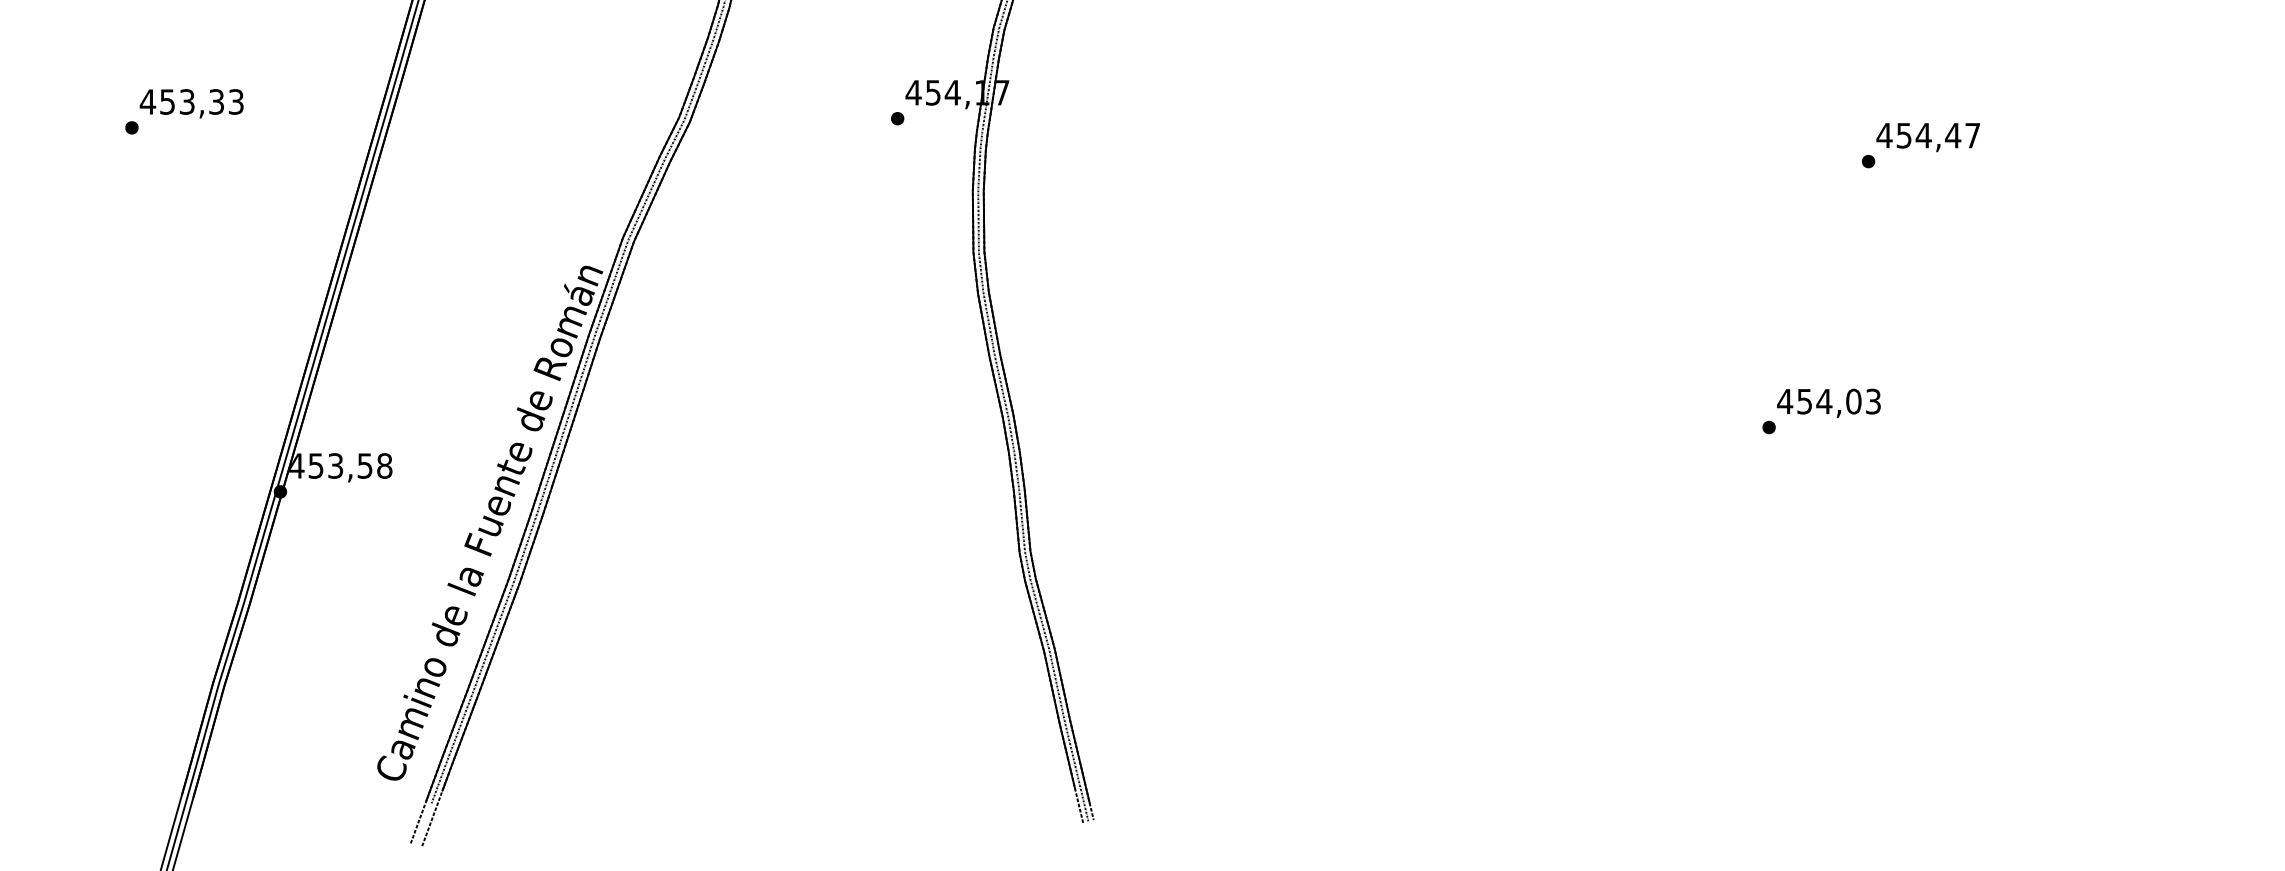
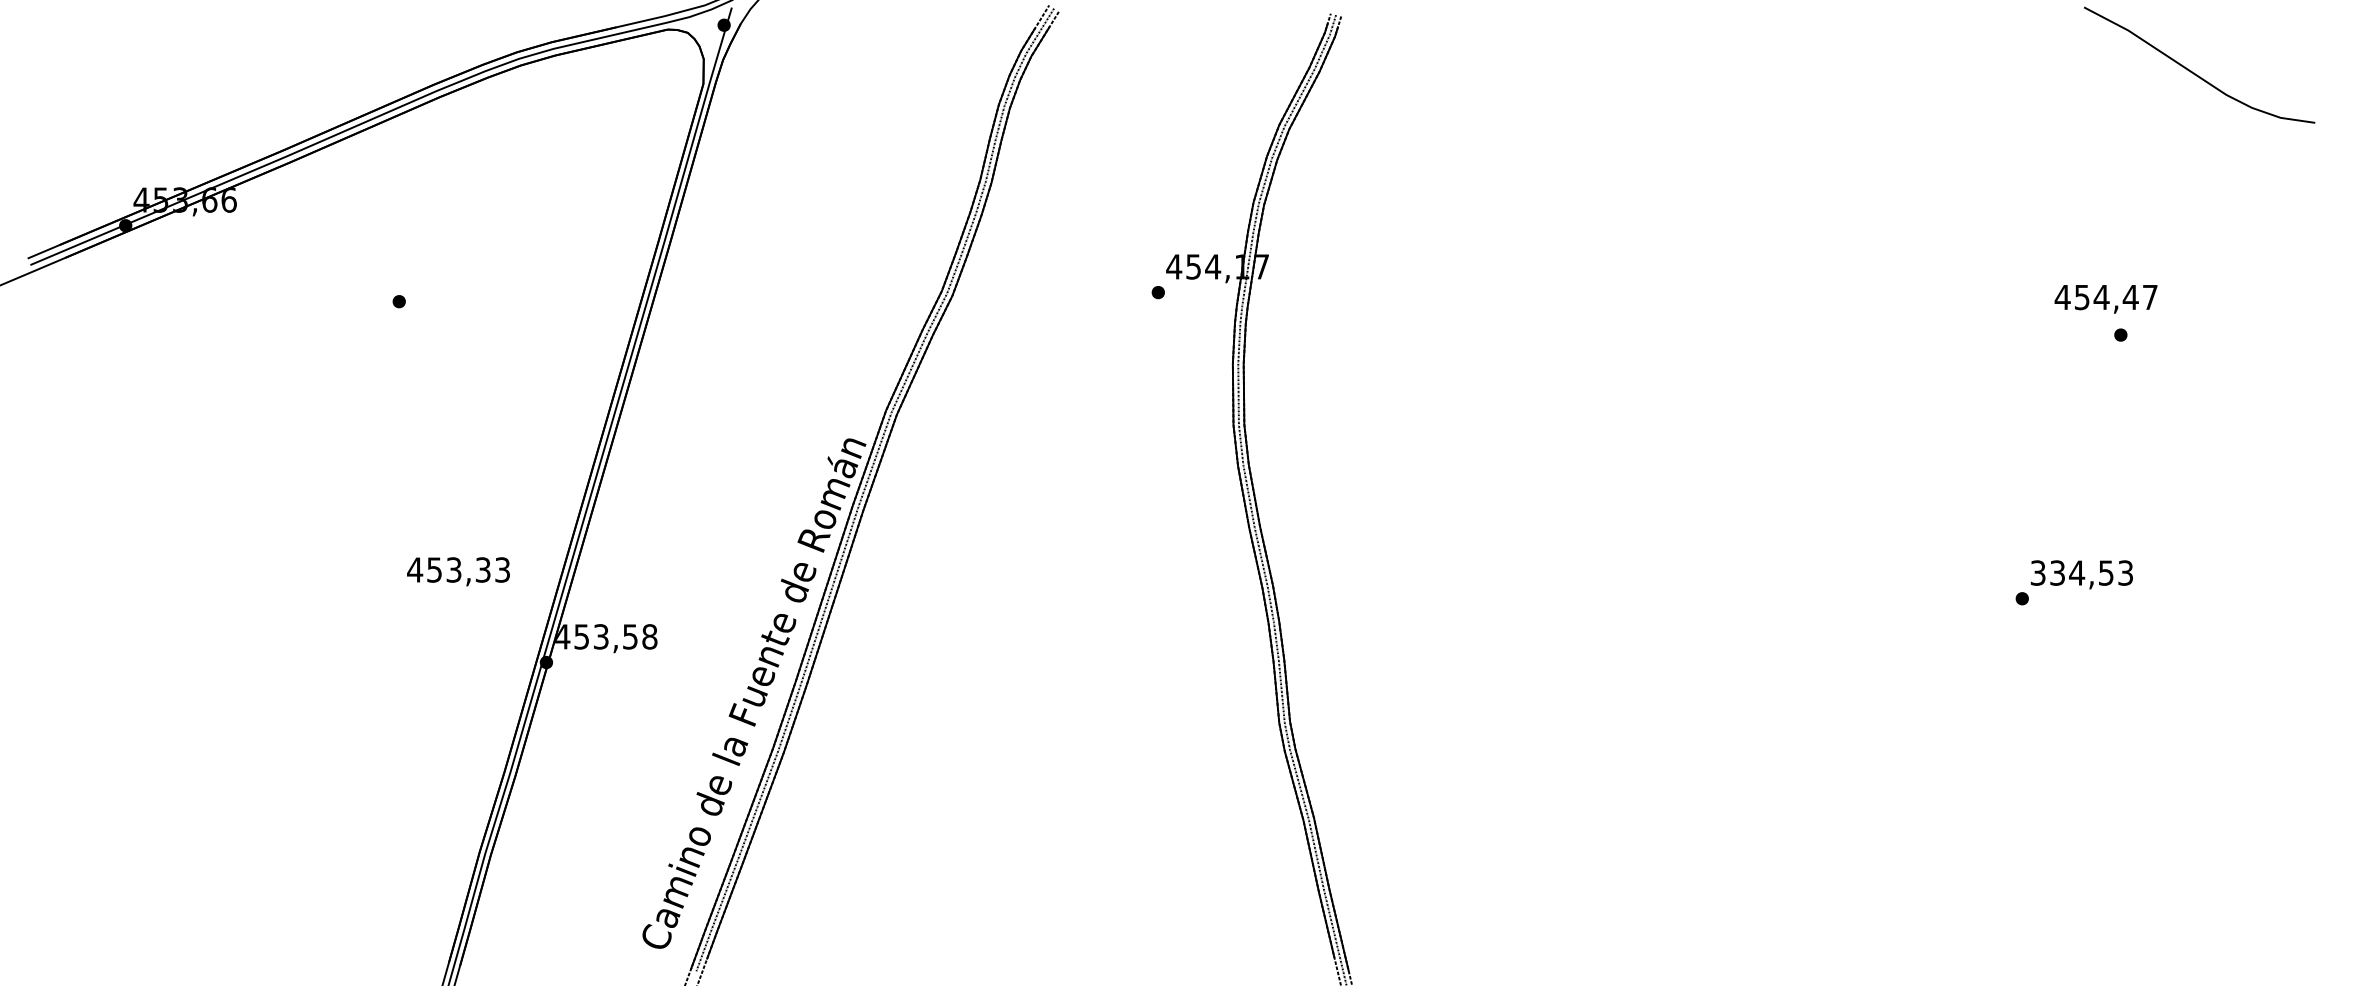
text: (191, 103) -> (458, 571), moved
text: (1927, 137) -> (2105, 299), moved
text: (1818, 401) -> (2071, 572), 454,03 -> 334,53

